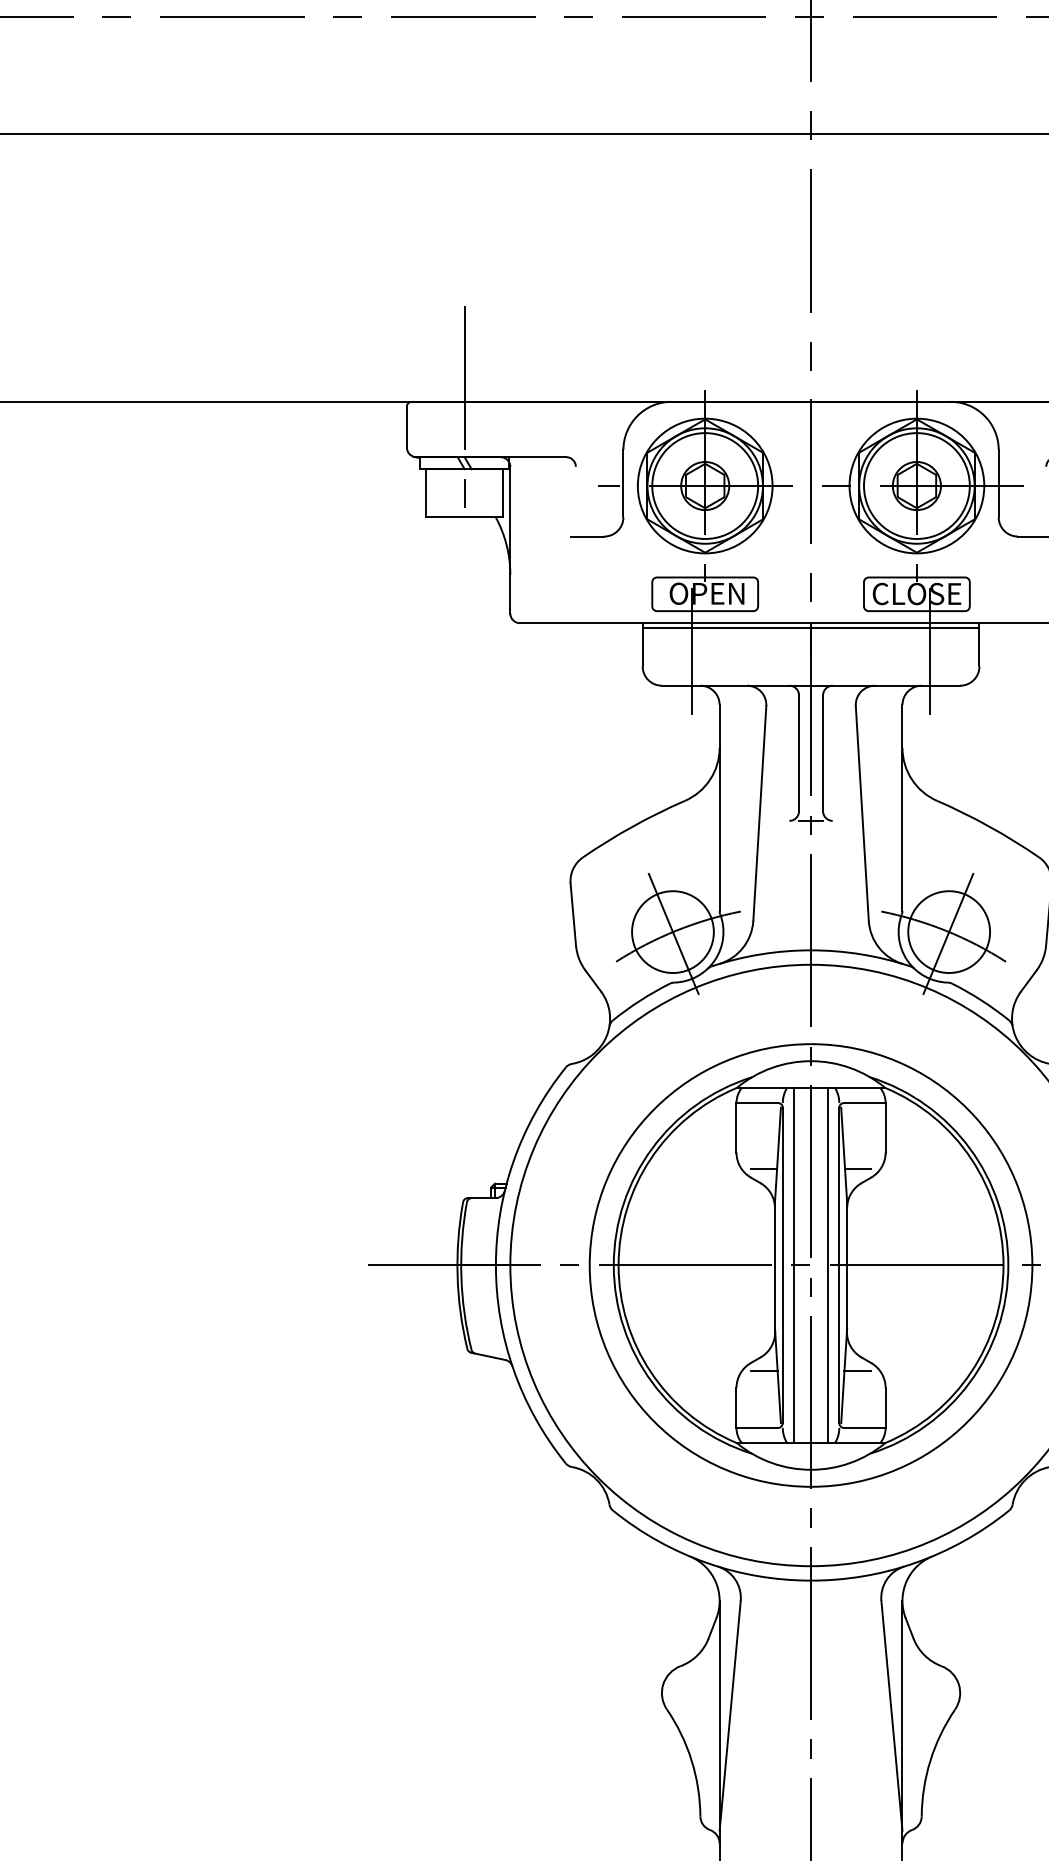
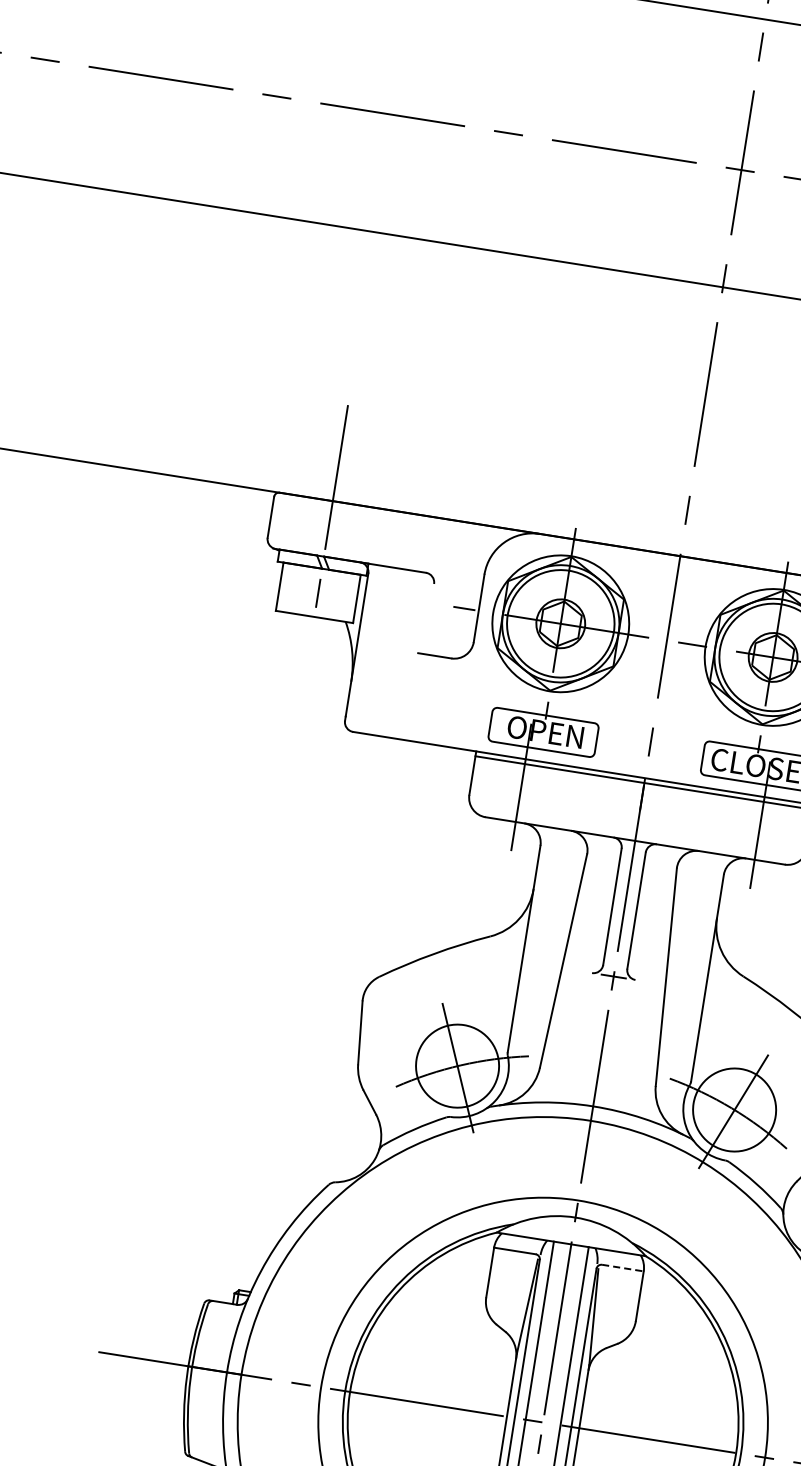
line: (864, 1103) -> (622, 1268), solid -> dashed
line: (763, 1169) -> (510, 1318), removed
line: (858, 1169) -> (605, 1333), removed

